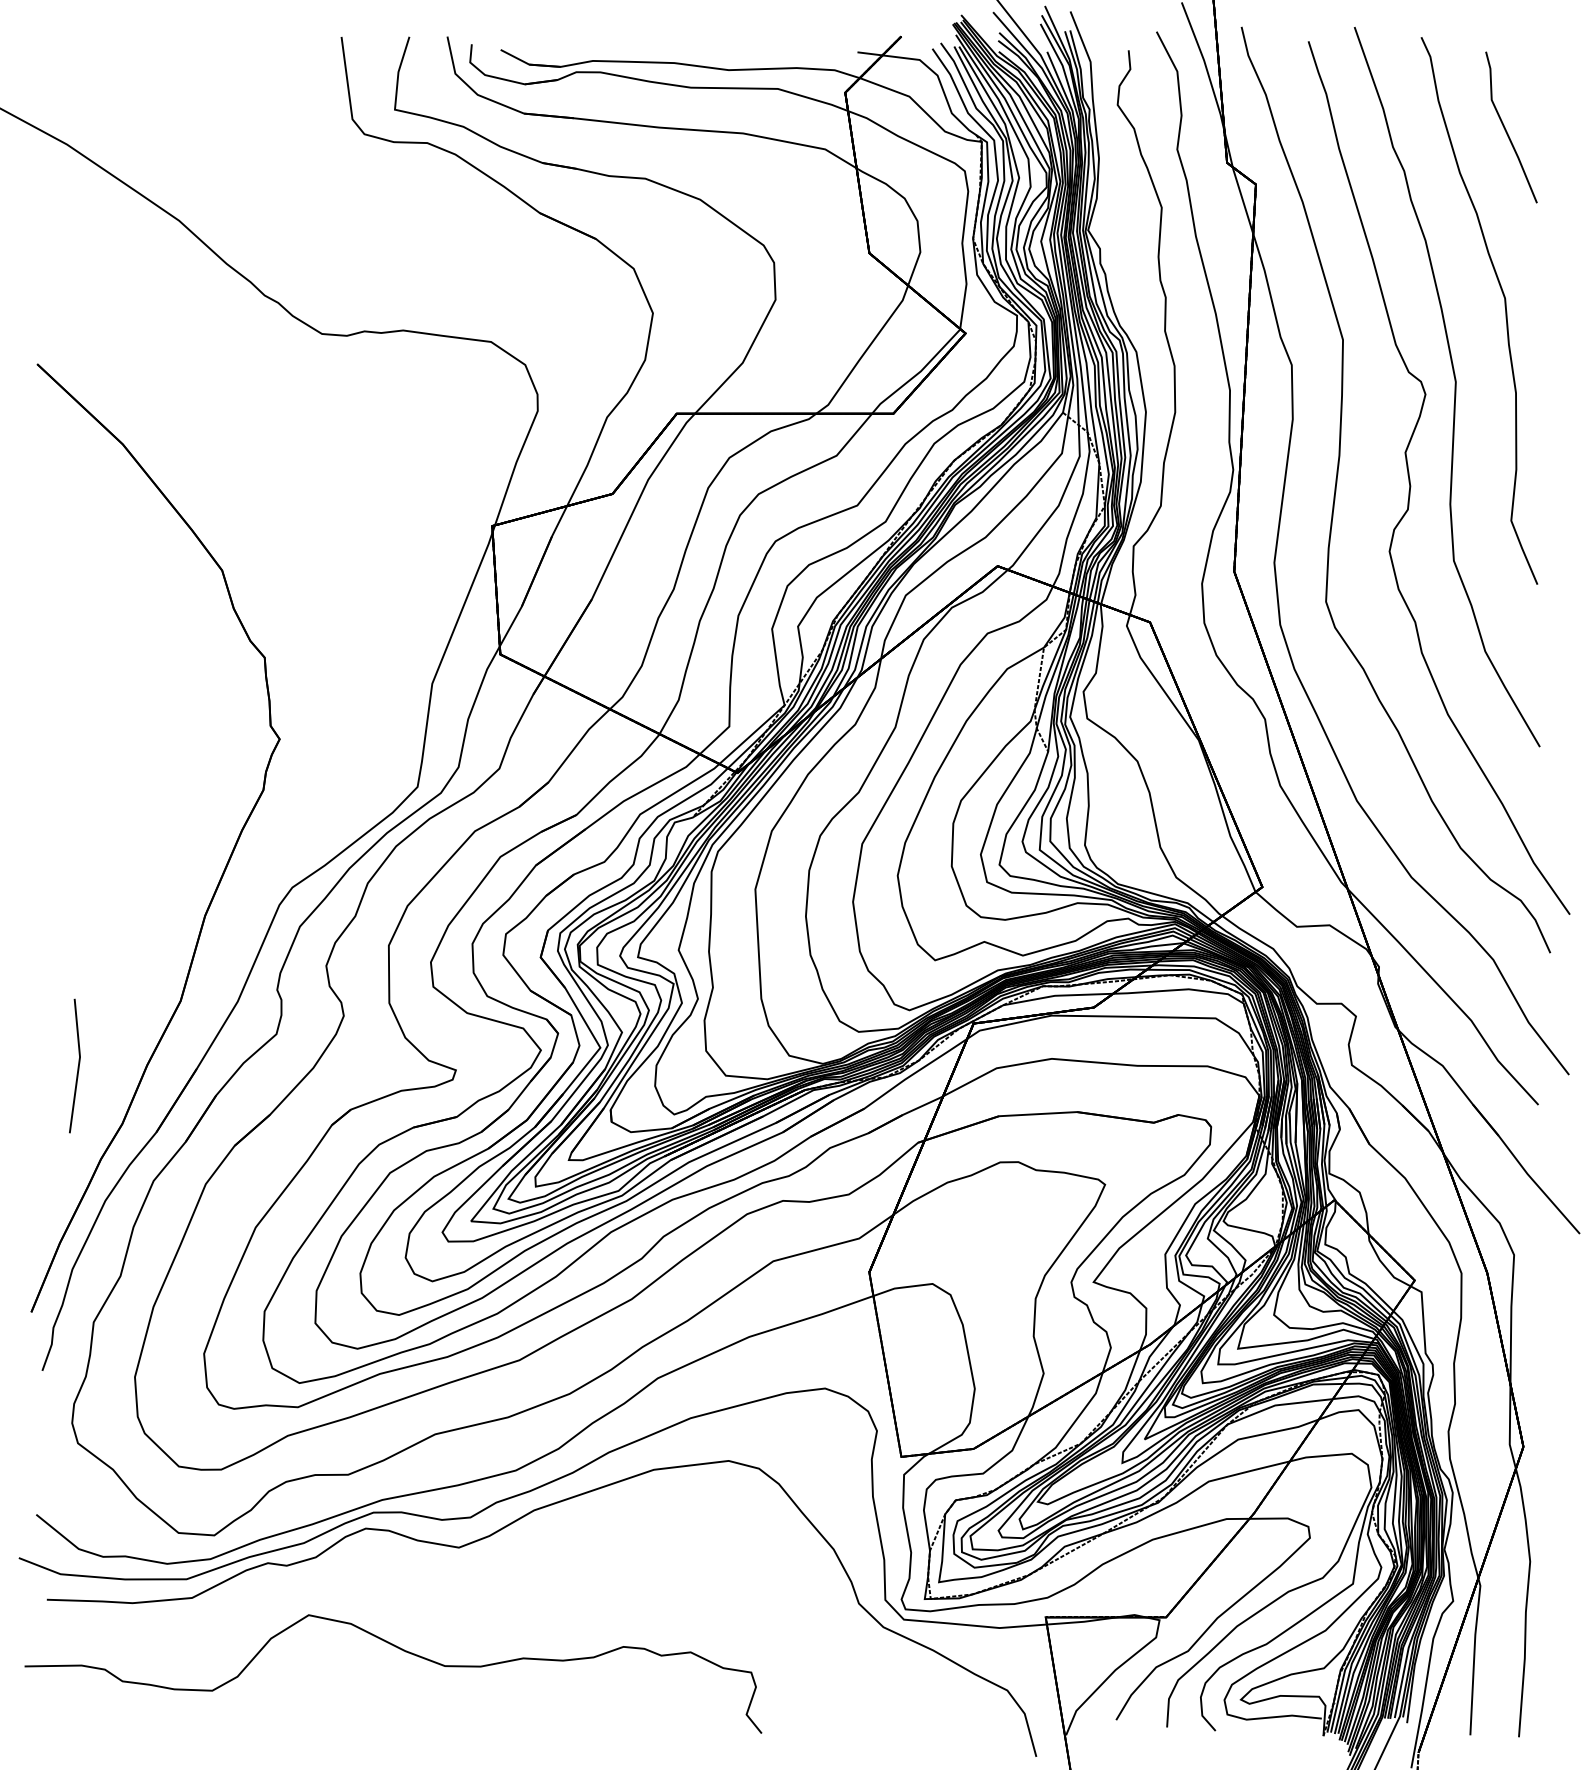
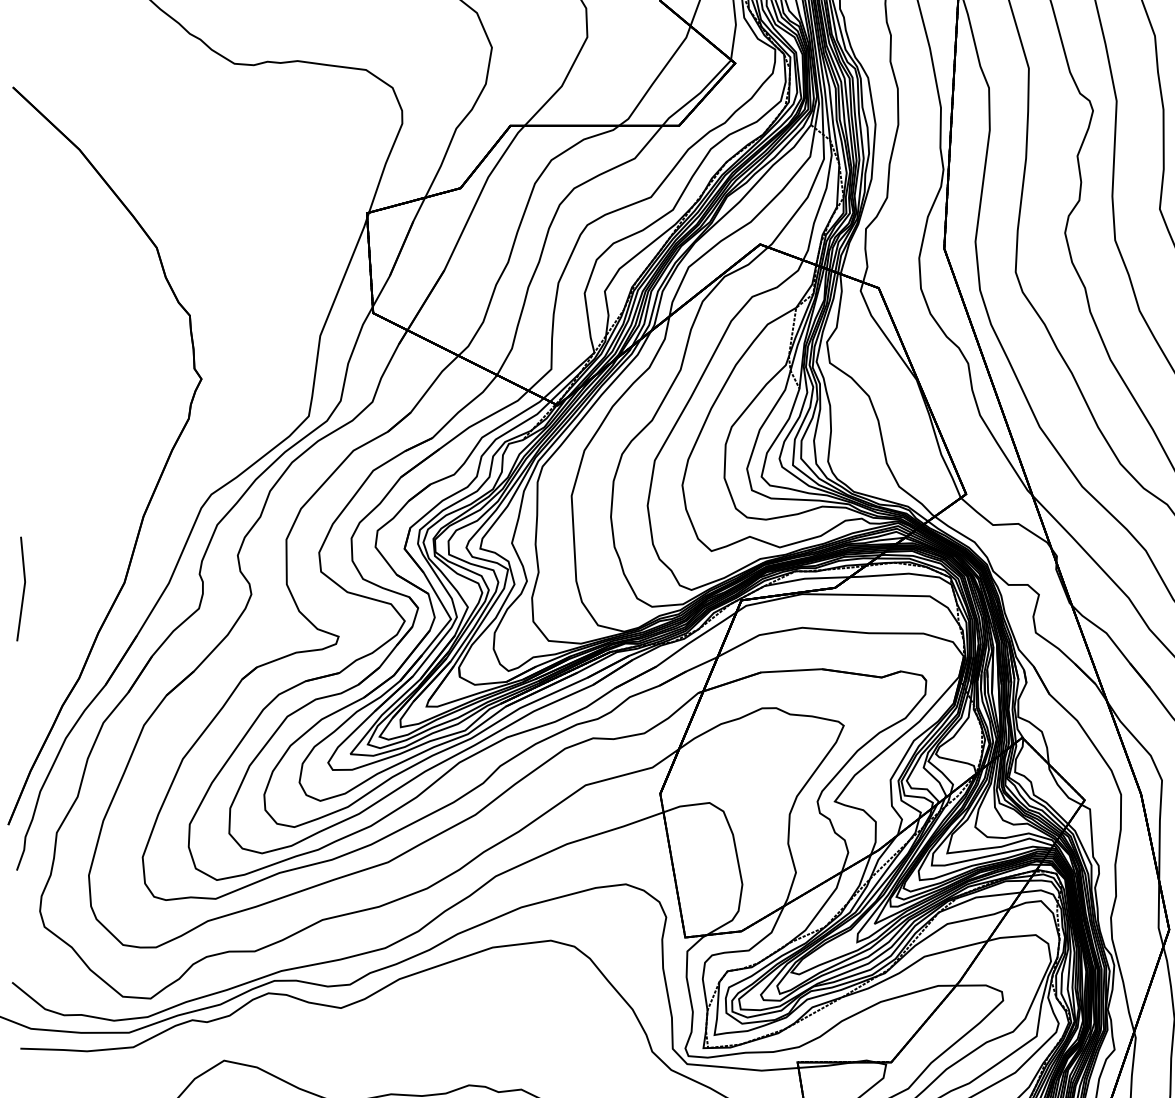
line: (77, 1066) -> (23, 589), moved

